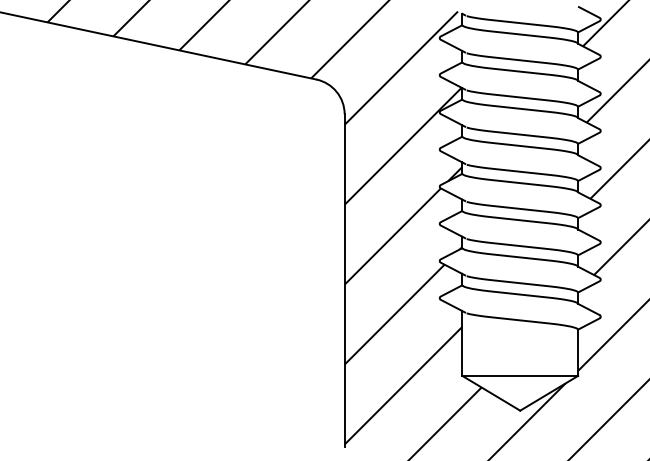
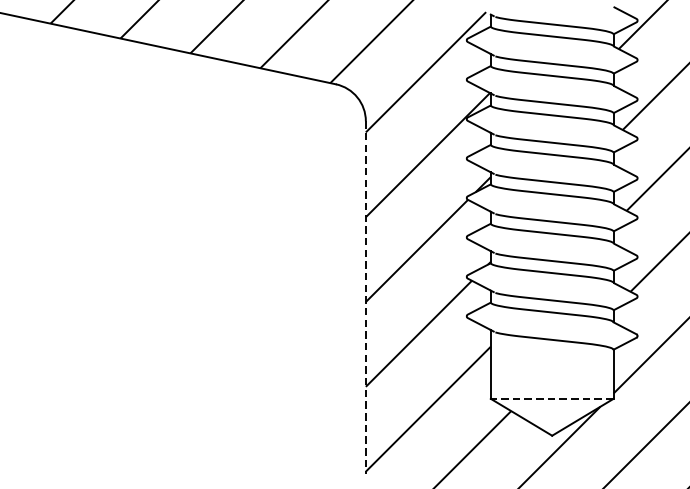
line: (344, 281) -> (365, 298), solid -> dashed
line: (520, 375) -> (552, 398), solid -> dashed

